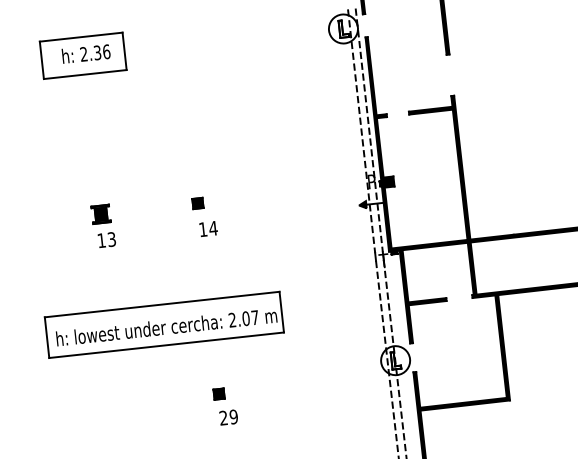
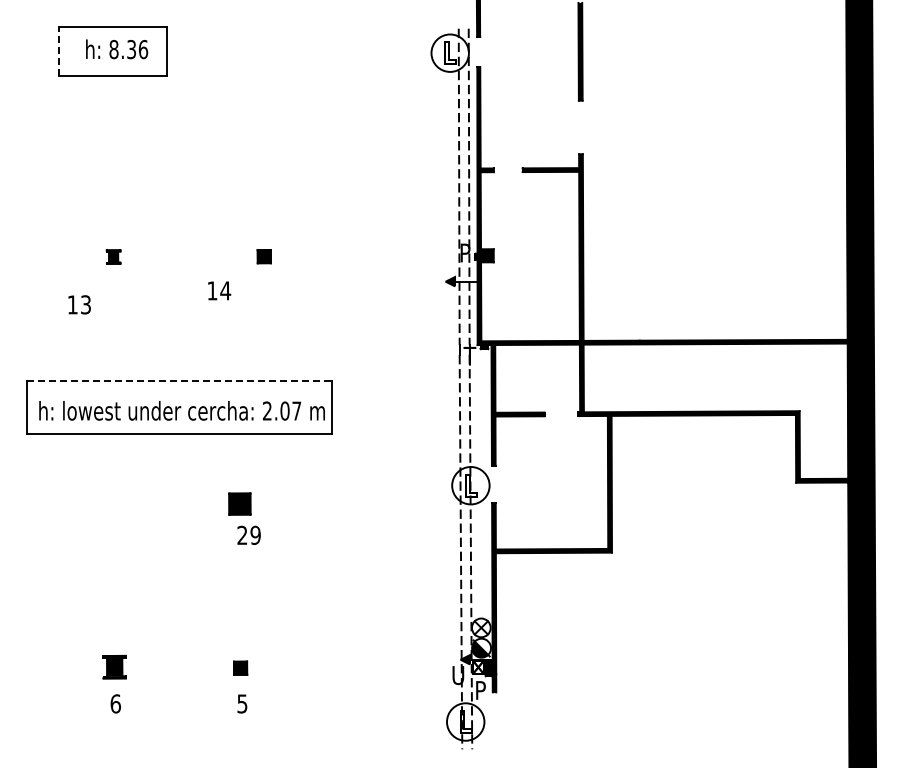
text: (83, 54) -> (113, 49), 2.36 -> 8.36
line: (42, 59) -> (59, 50), solid -> dashed
part: (197, 203) -> (263, 256), moved
part: (100, 213) -> (113, 256), size x0.6
text: (208, 228) -> (219, 290), moved
text: (106, 239) -> (79, 304), moved
line: (162, 304) -> (179, 381), solid -> dashed
part: (218, 393) -> (239, 503), size x1.6

